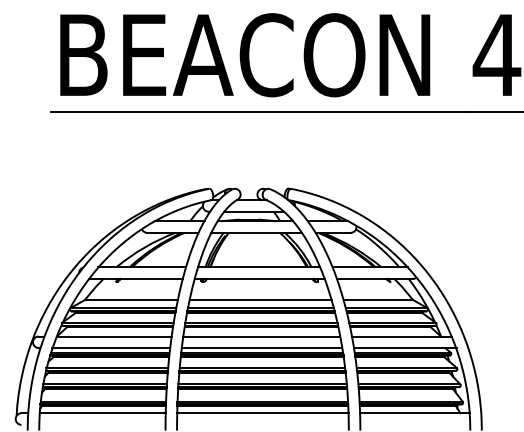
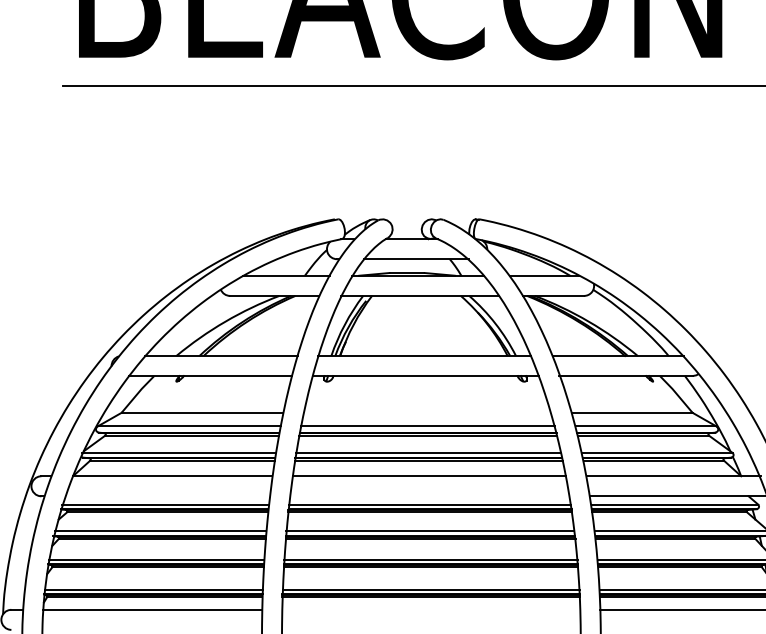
line: (260, 300) -> (427, 413), removed
line: (111, 348) -> (167, 497), removed
line: (262, 348) -> (430, 497), removed
line: (262, 413) -> (430, 610), removed

